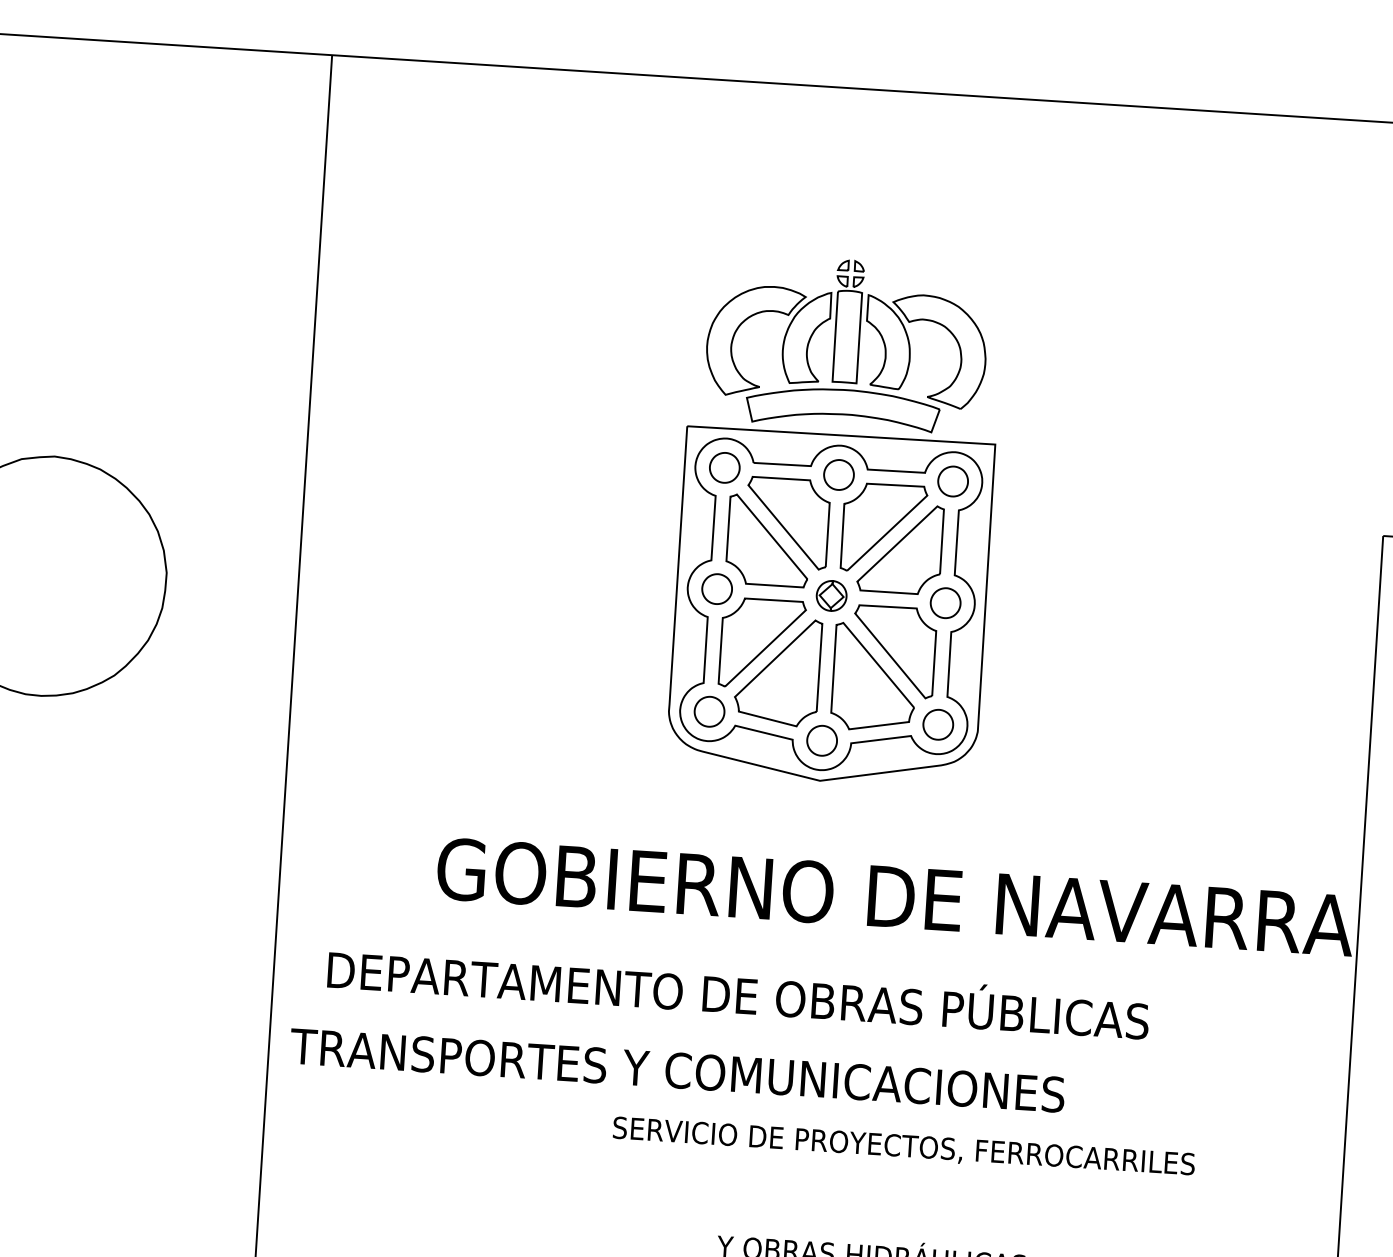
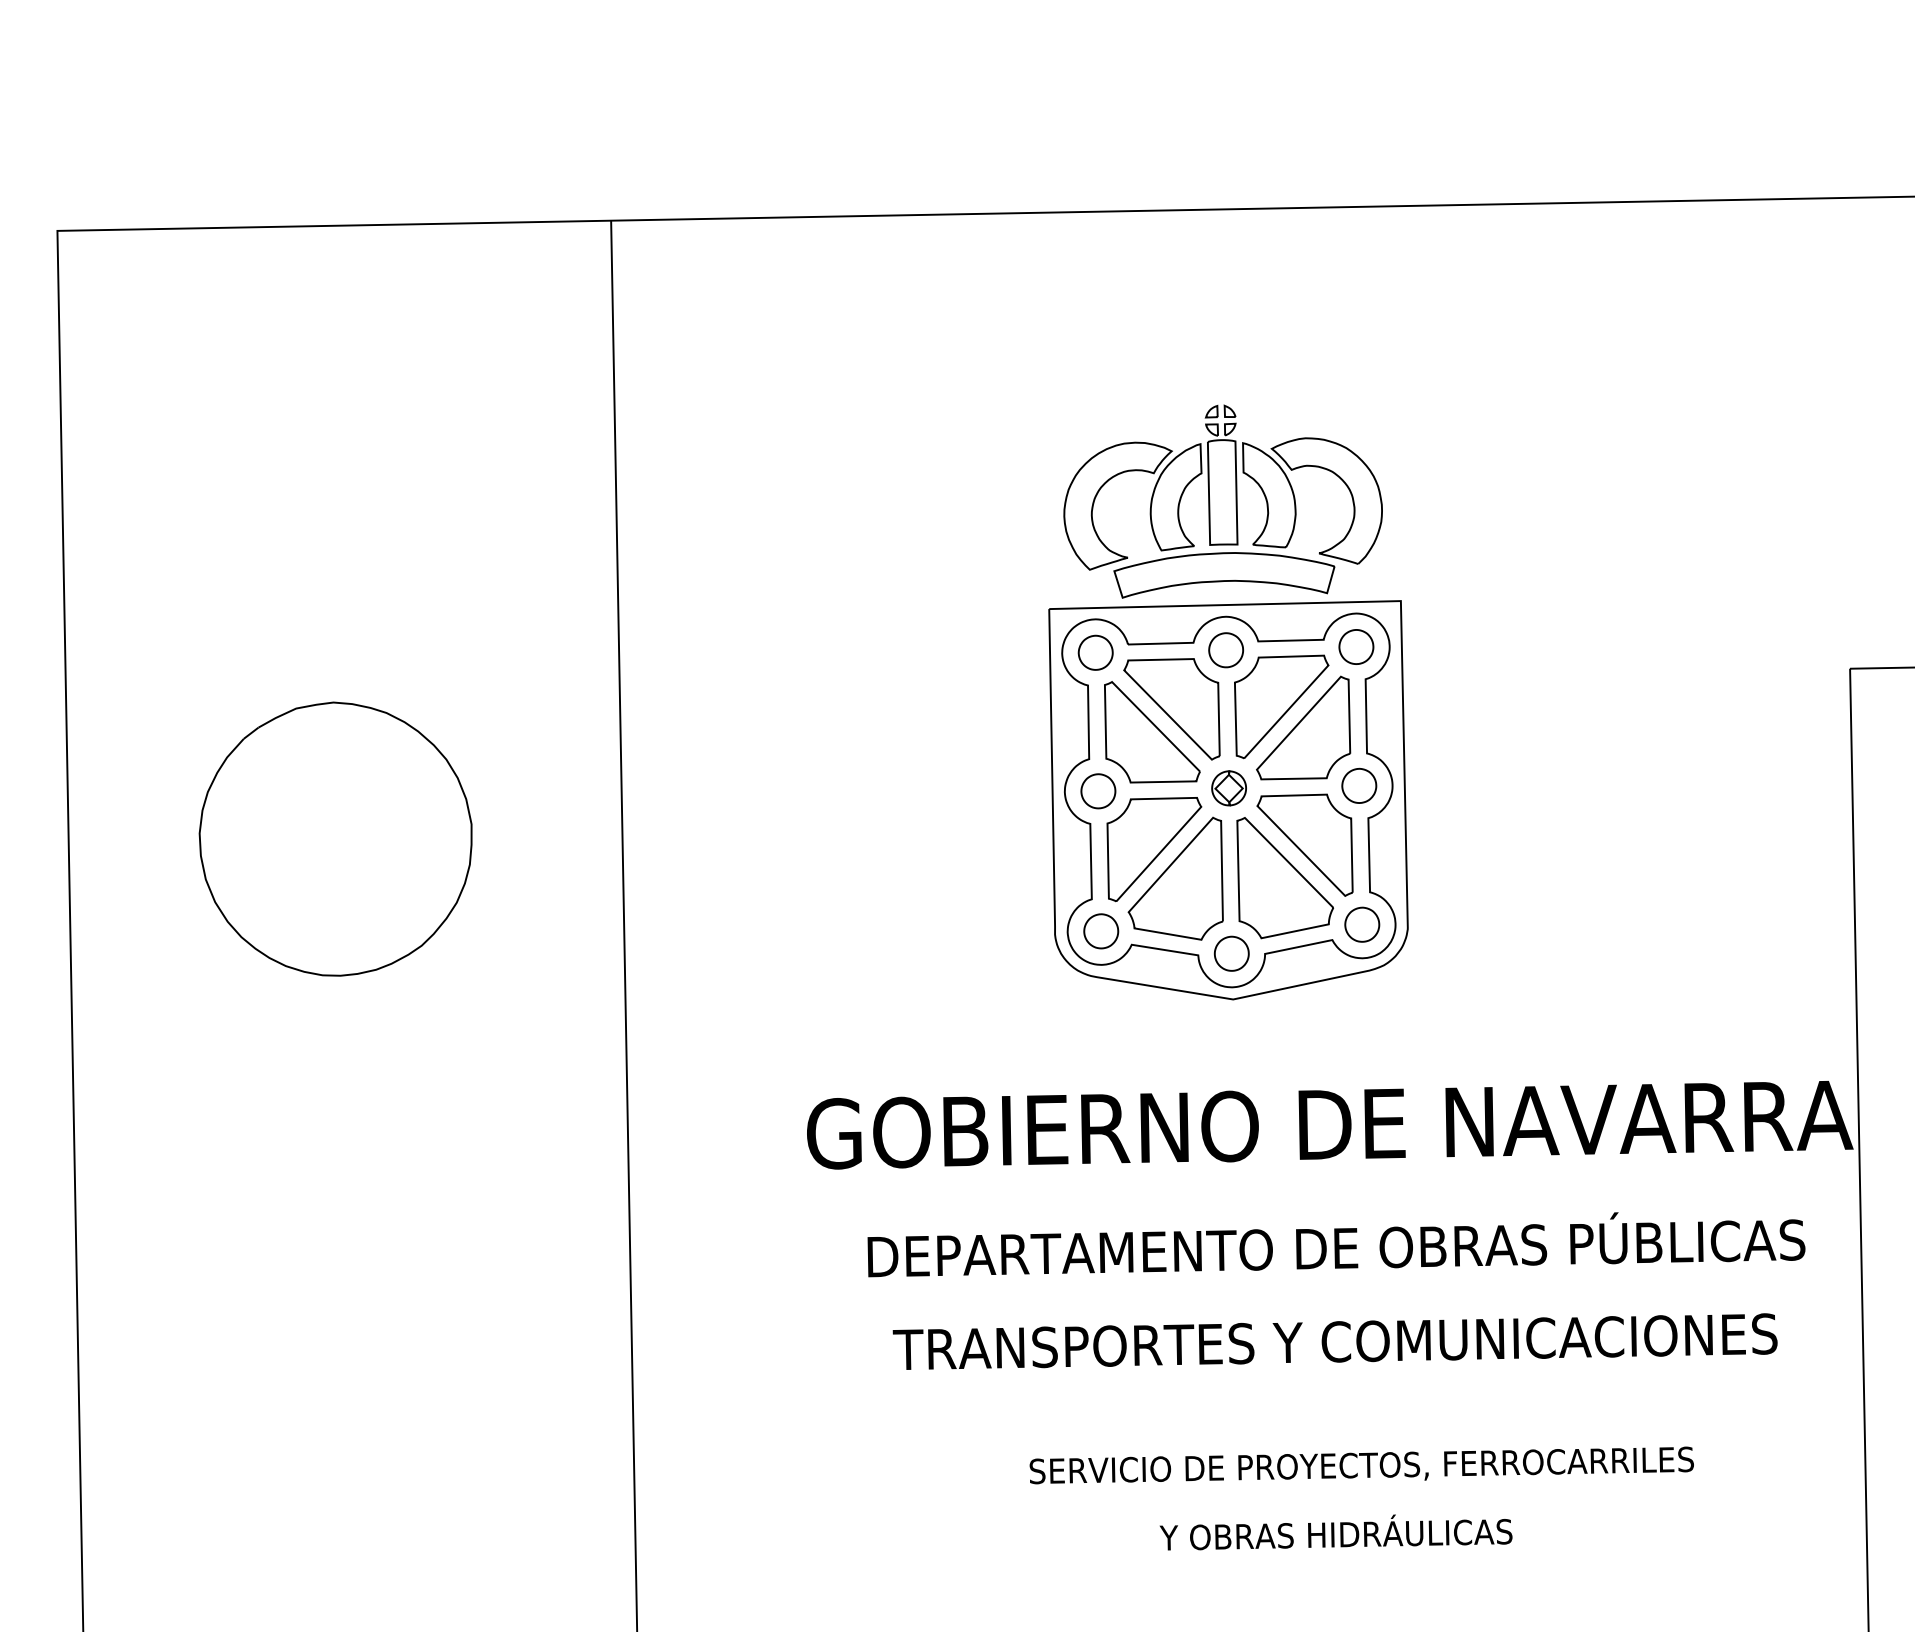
text: (738, 992) -> (1336, 1244), moved
text: (676, 1070) -> (1334, 1341), moved
text: (903, 1146) -> (1361, 1465), moved

